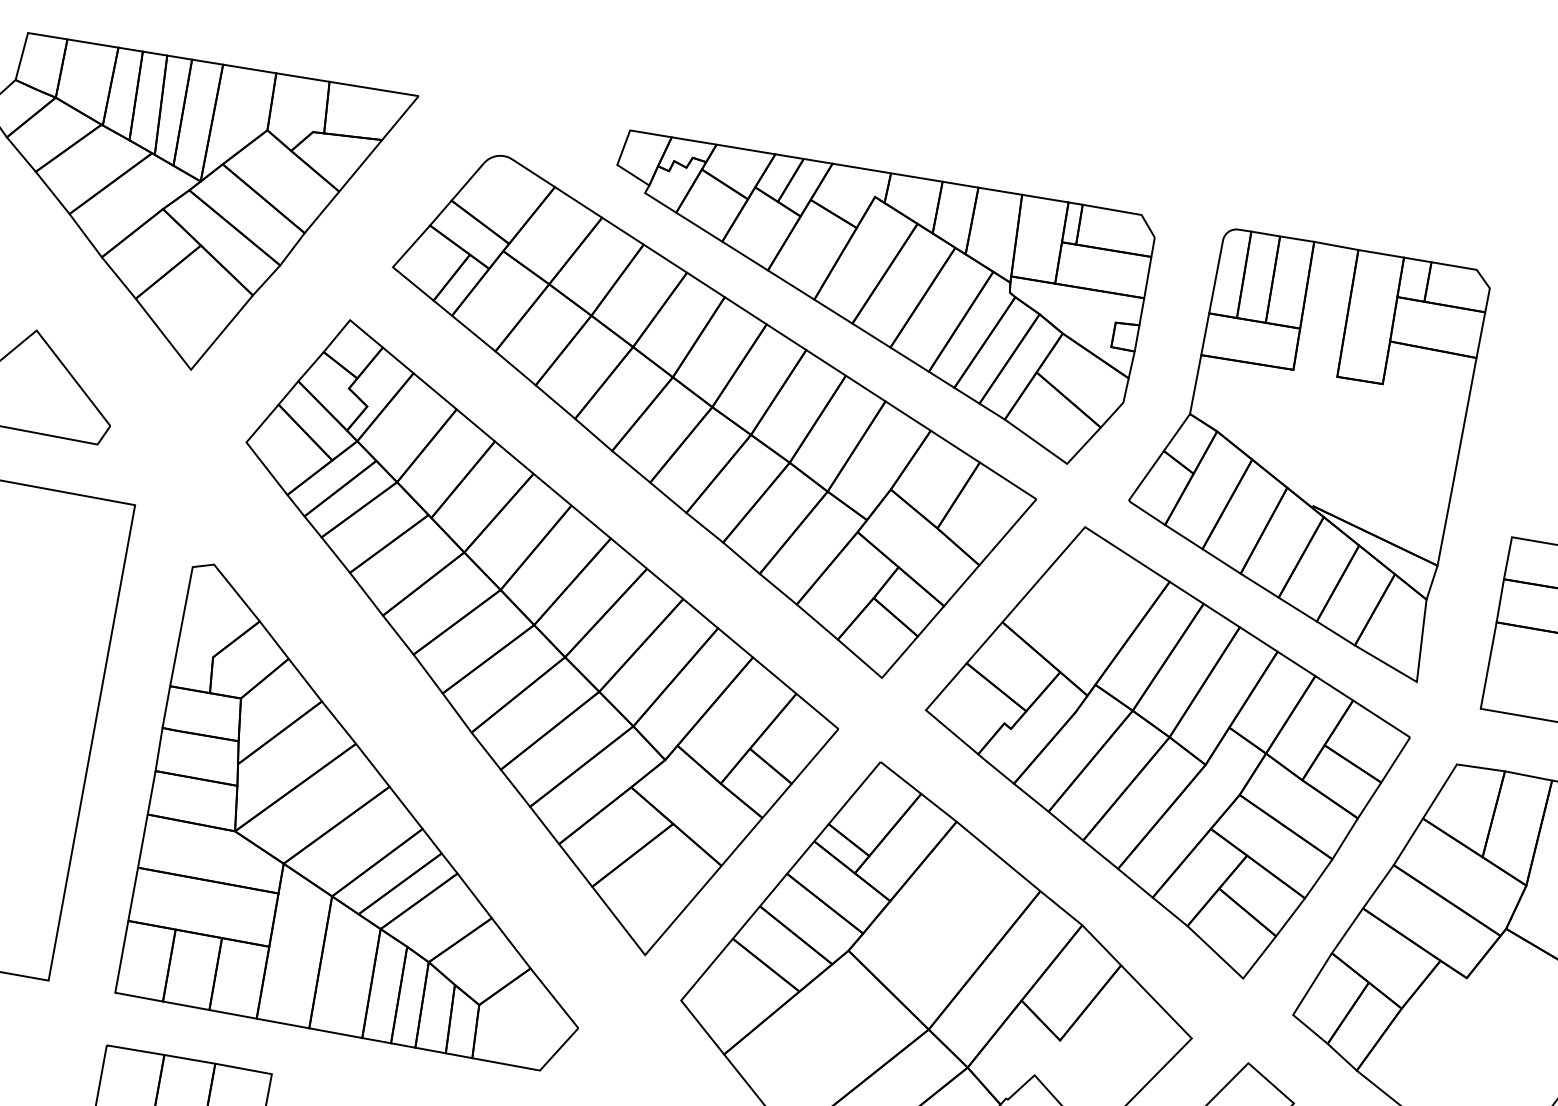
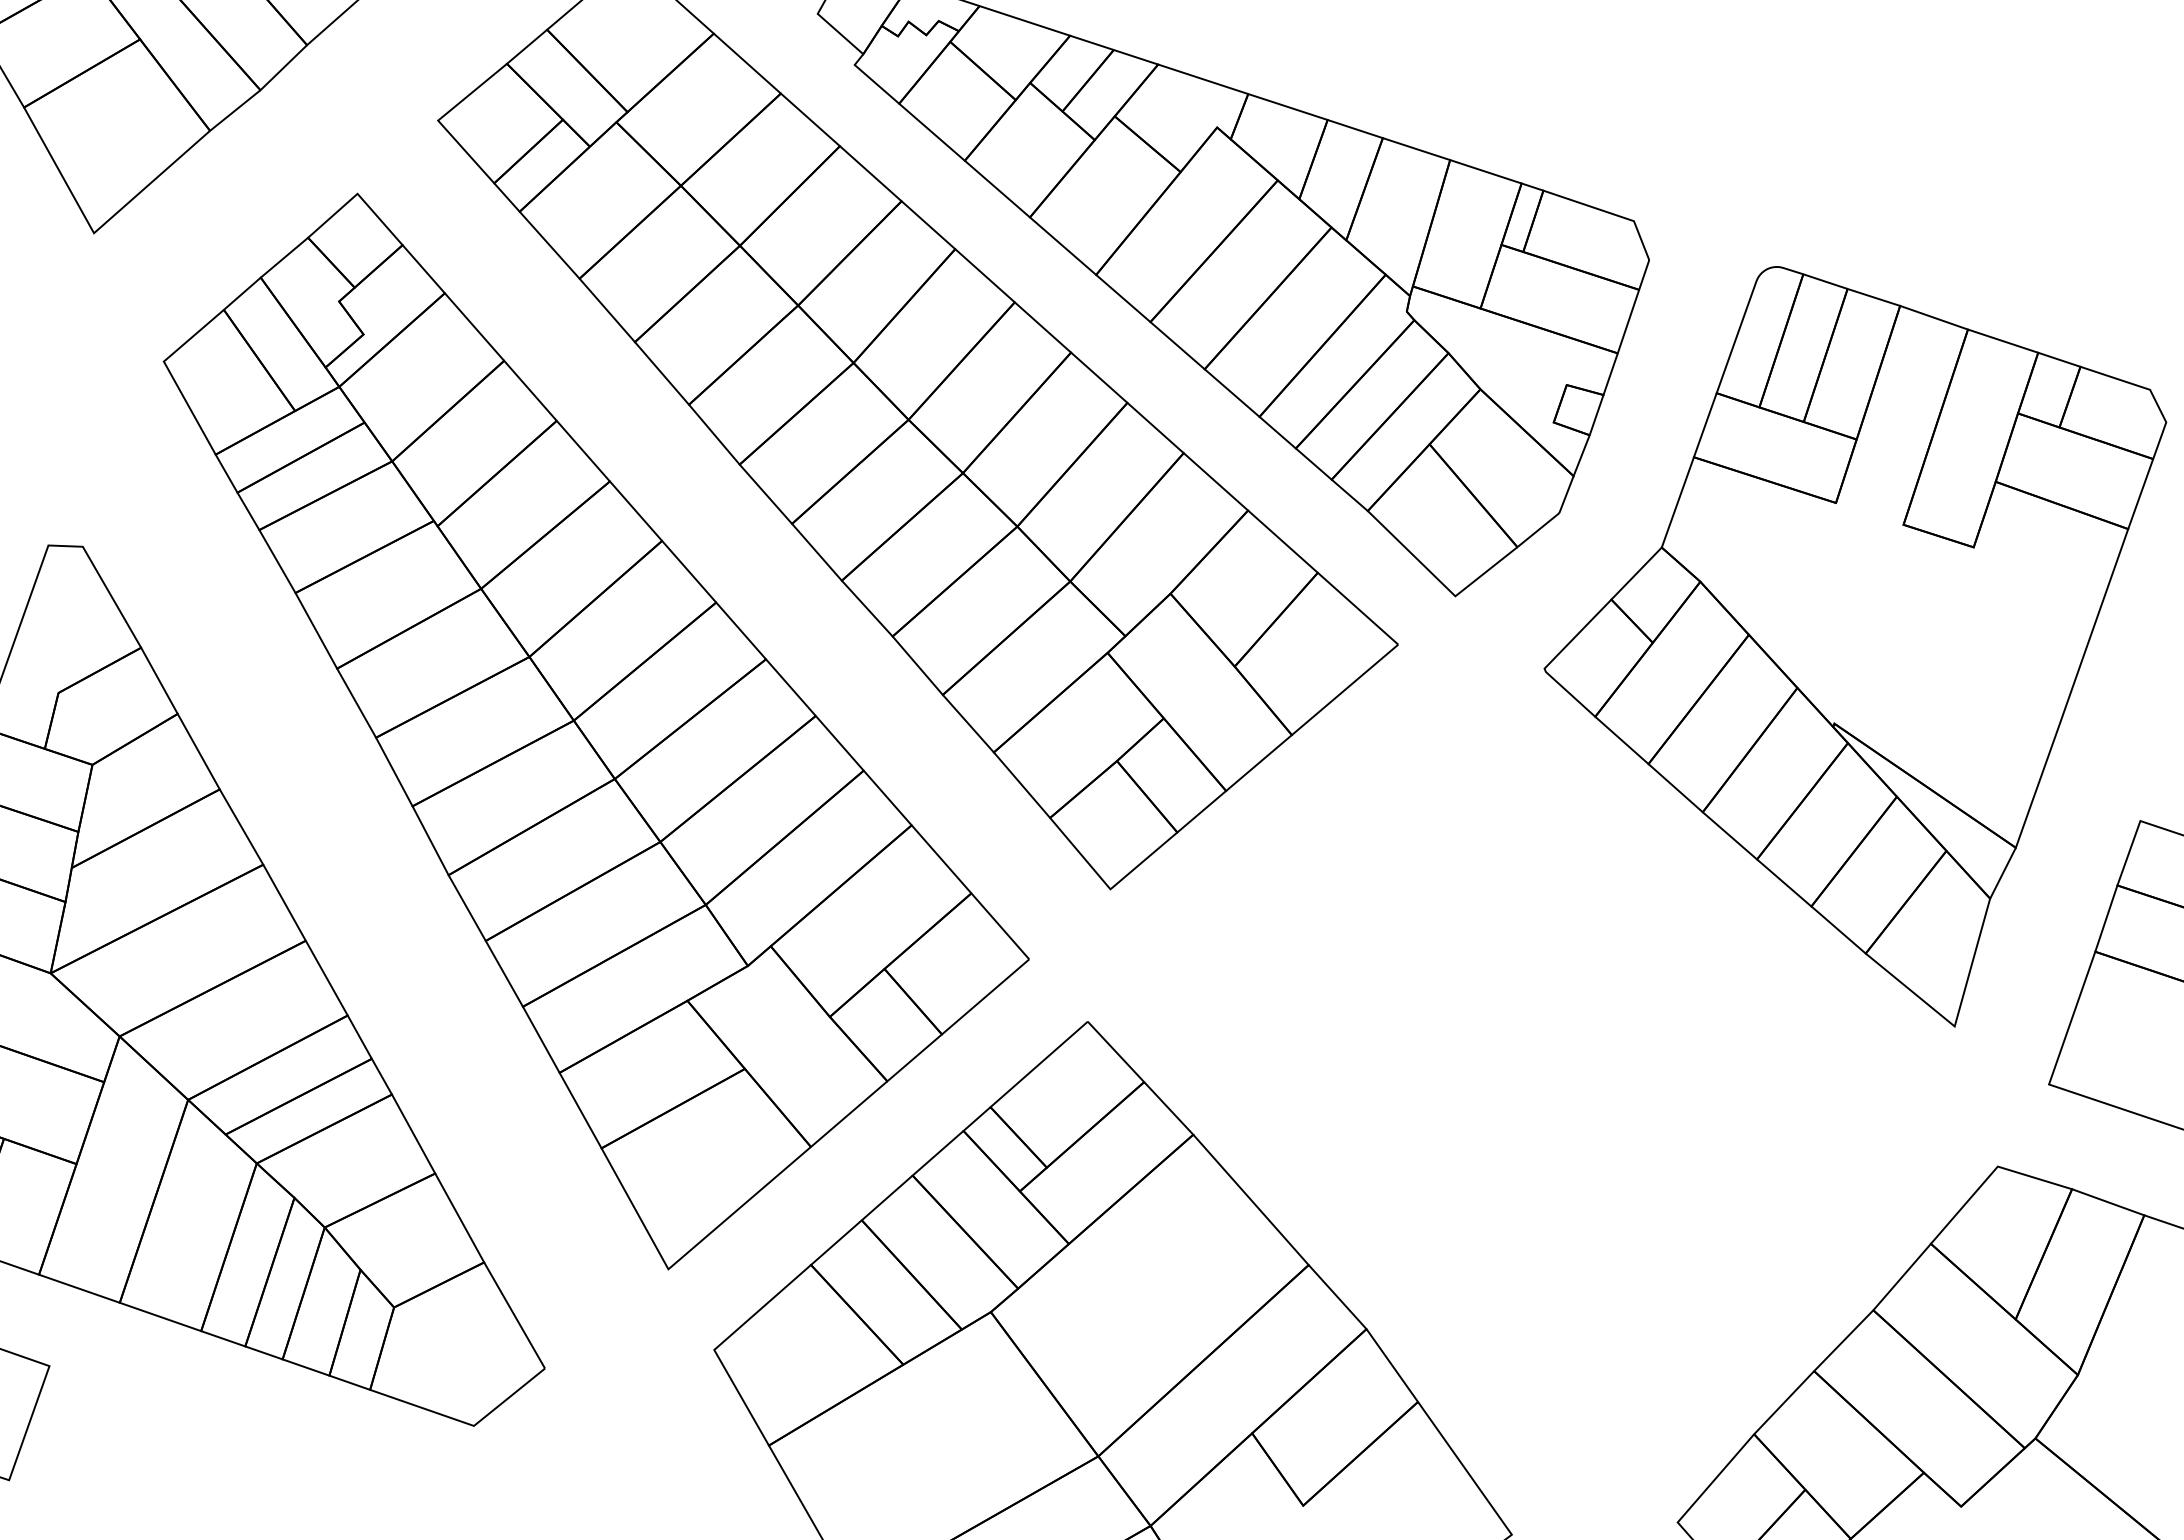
part: (1167, 752) -> (1543, 1076), removed

